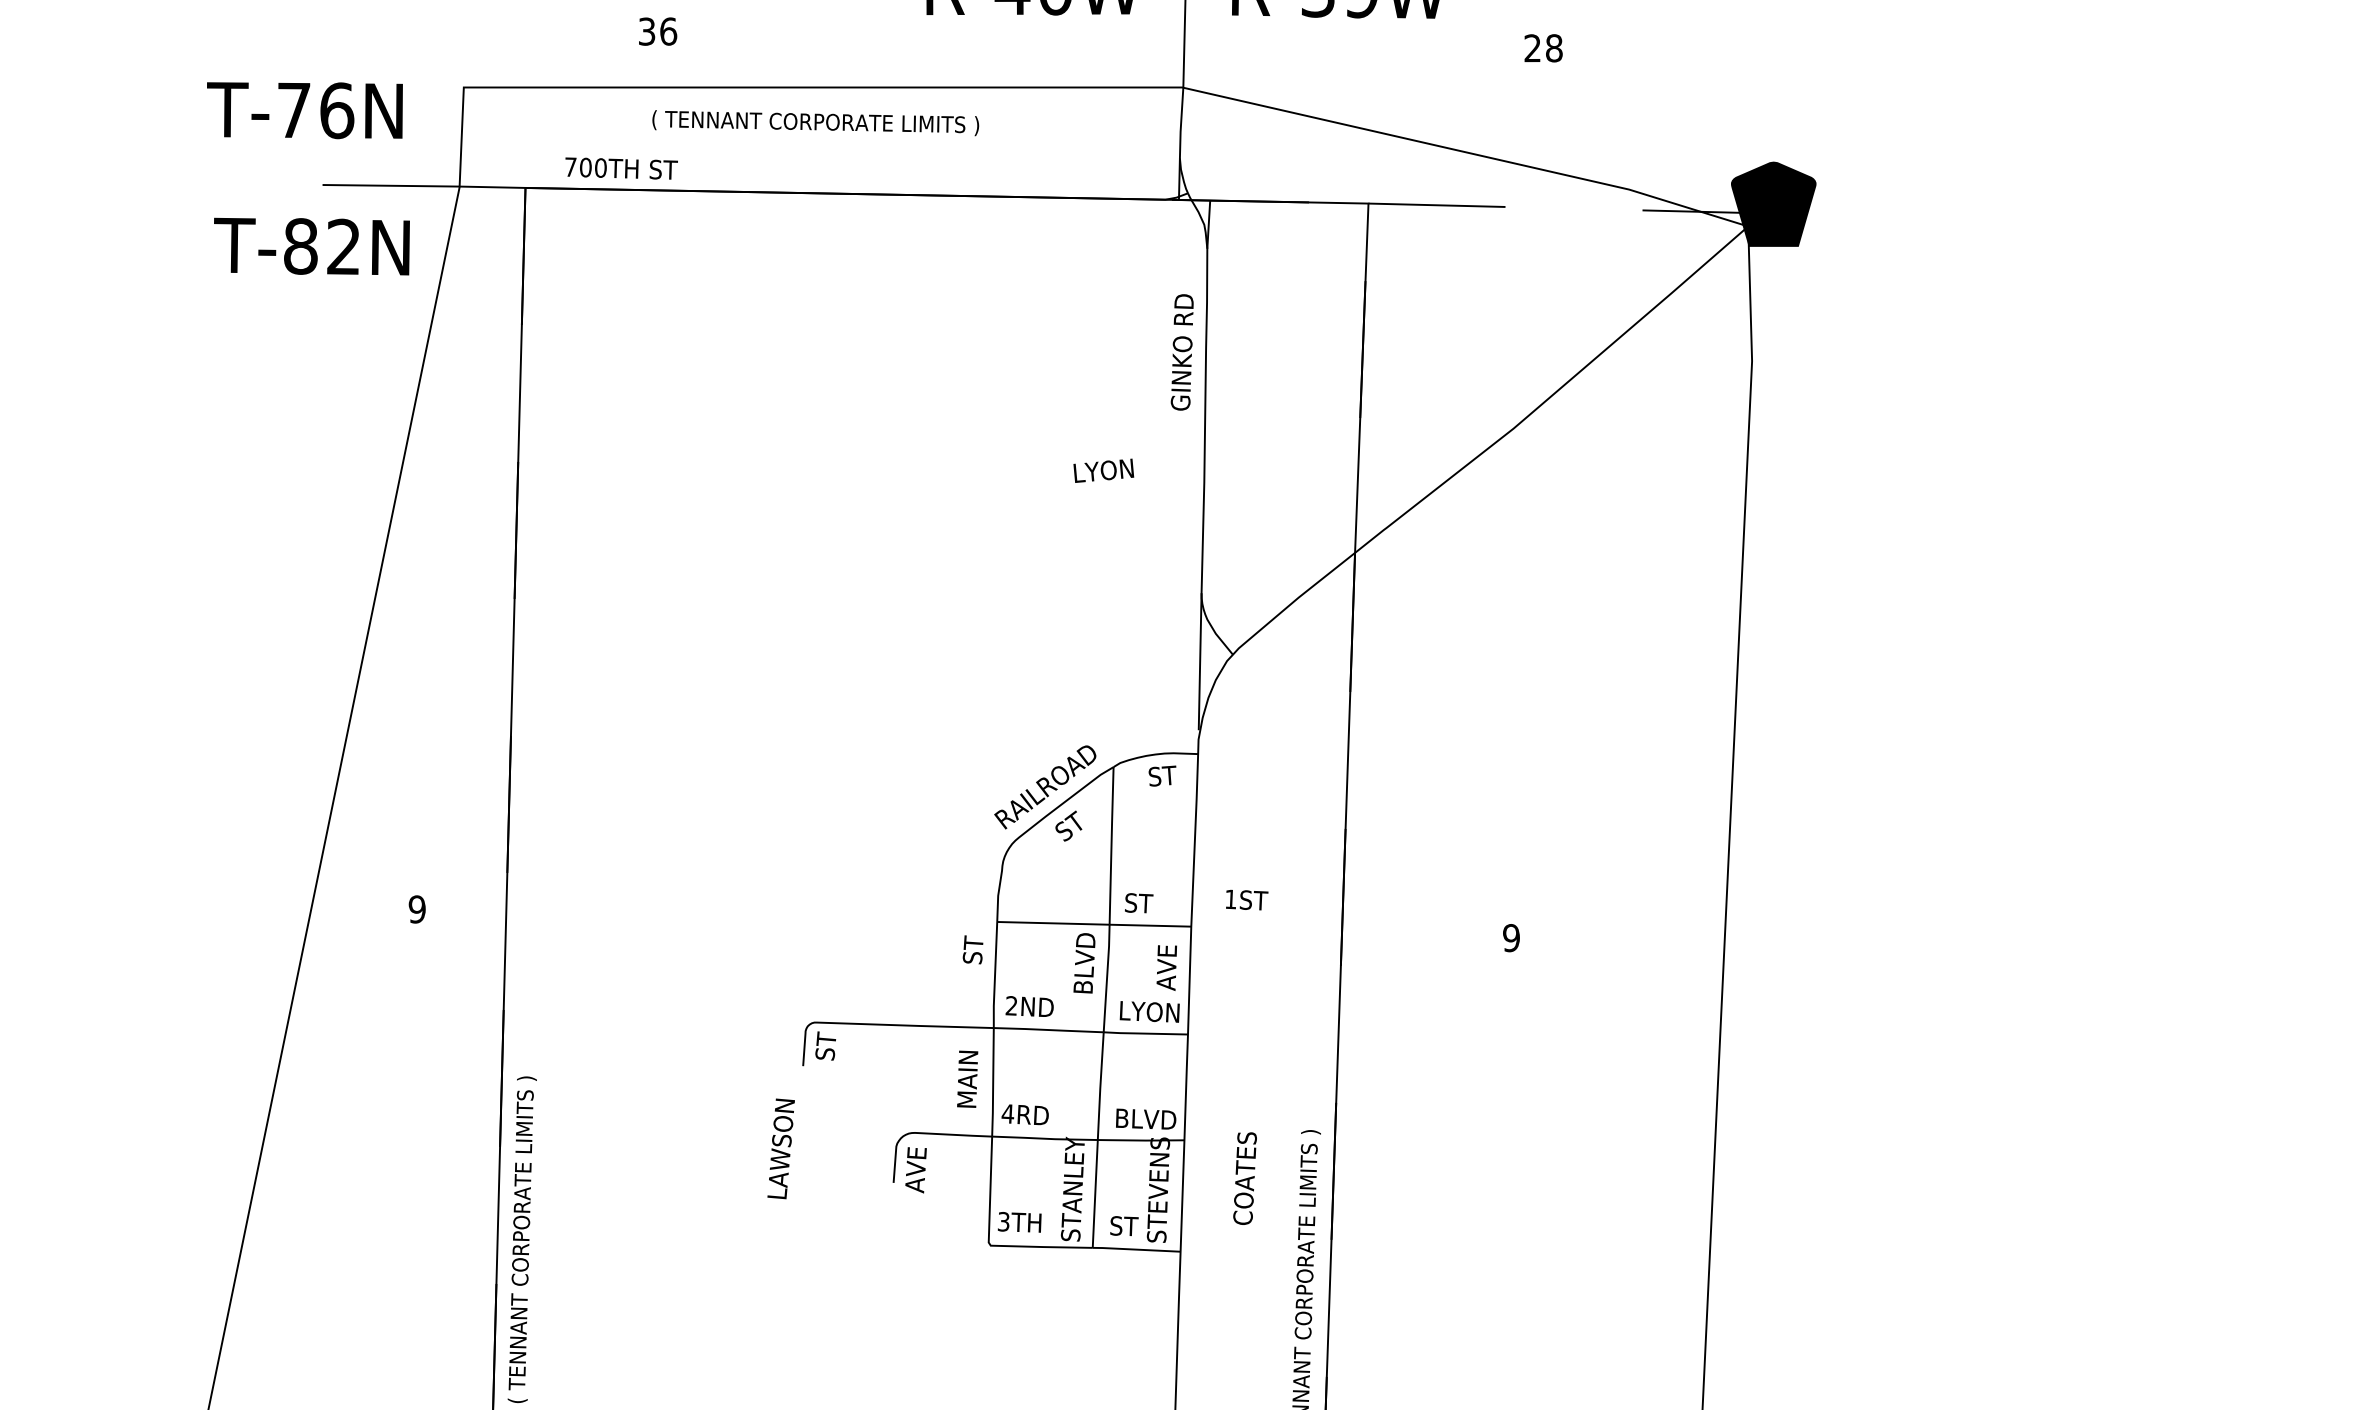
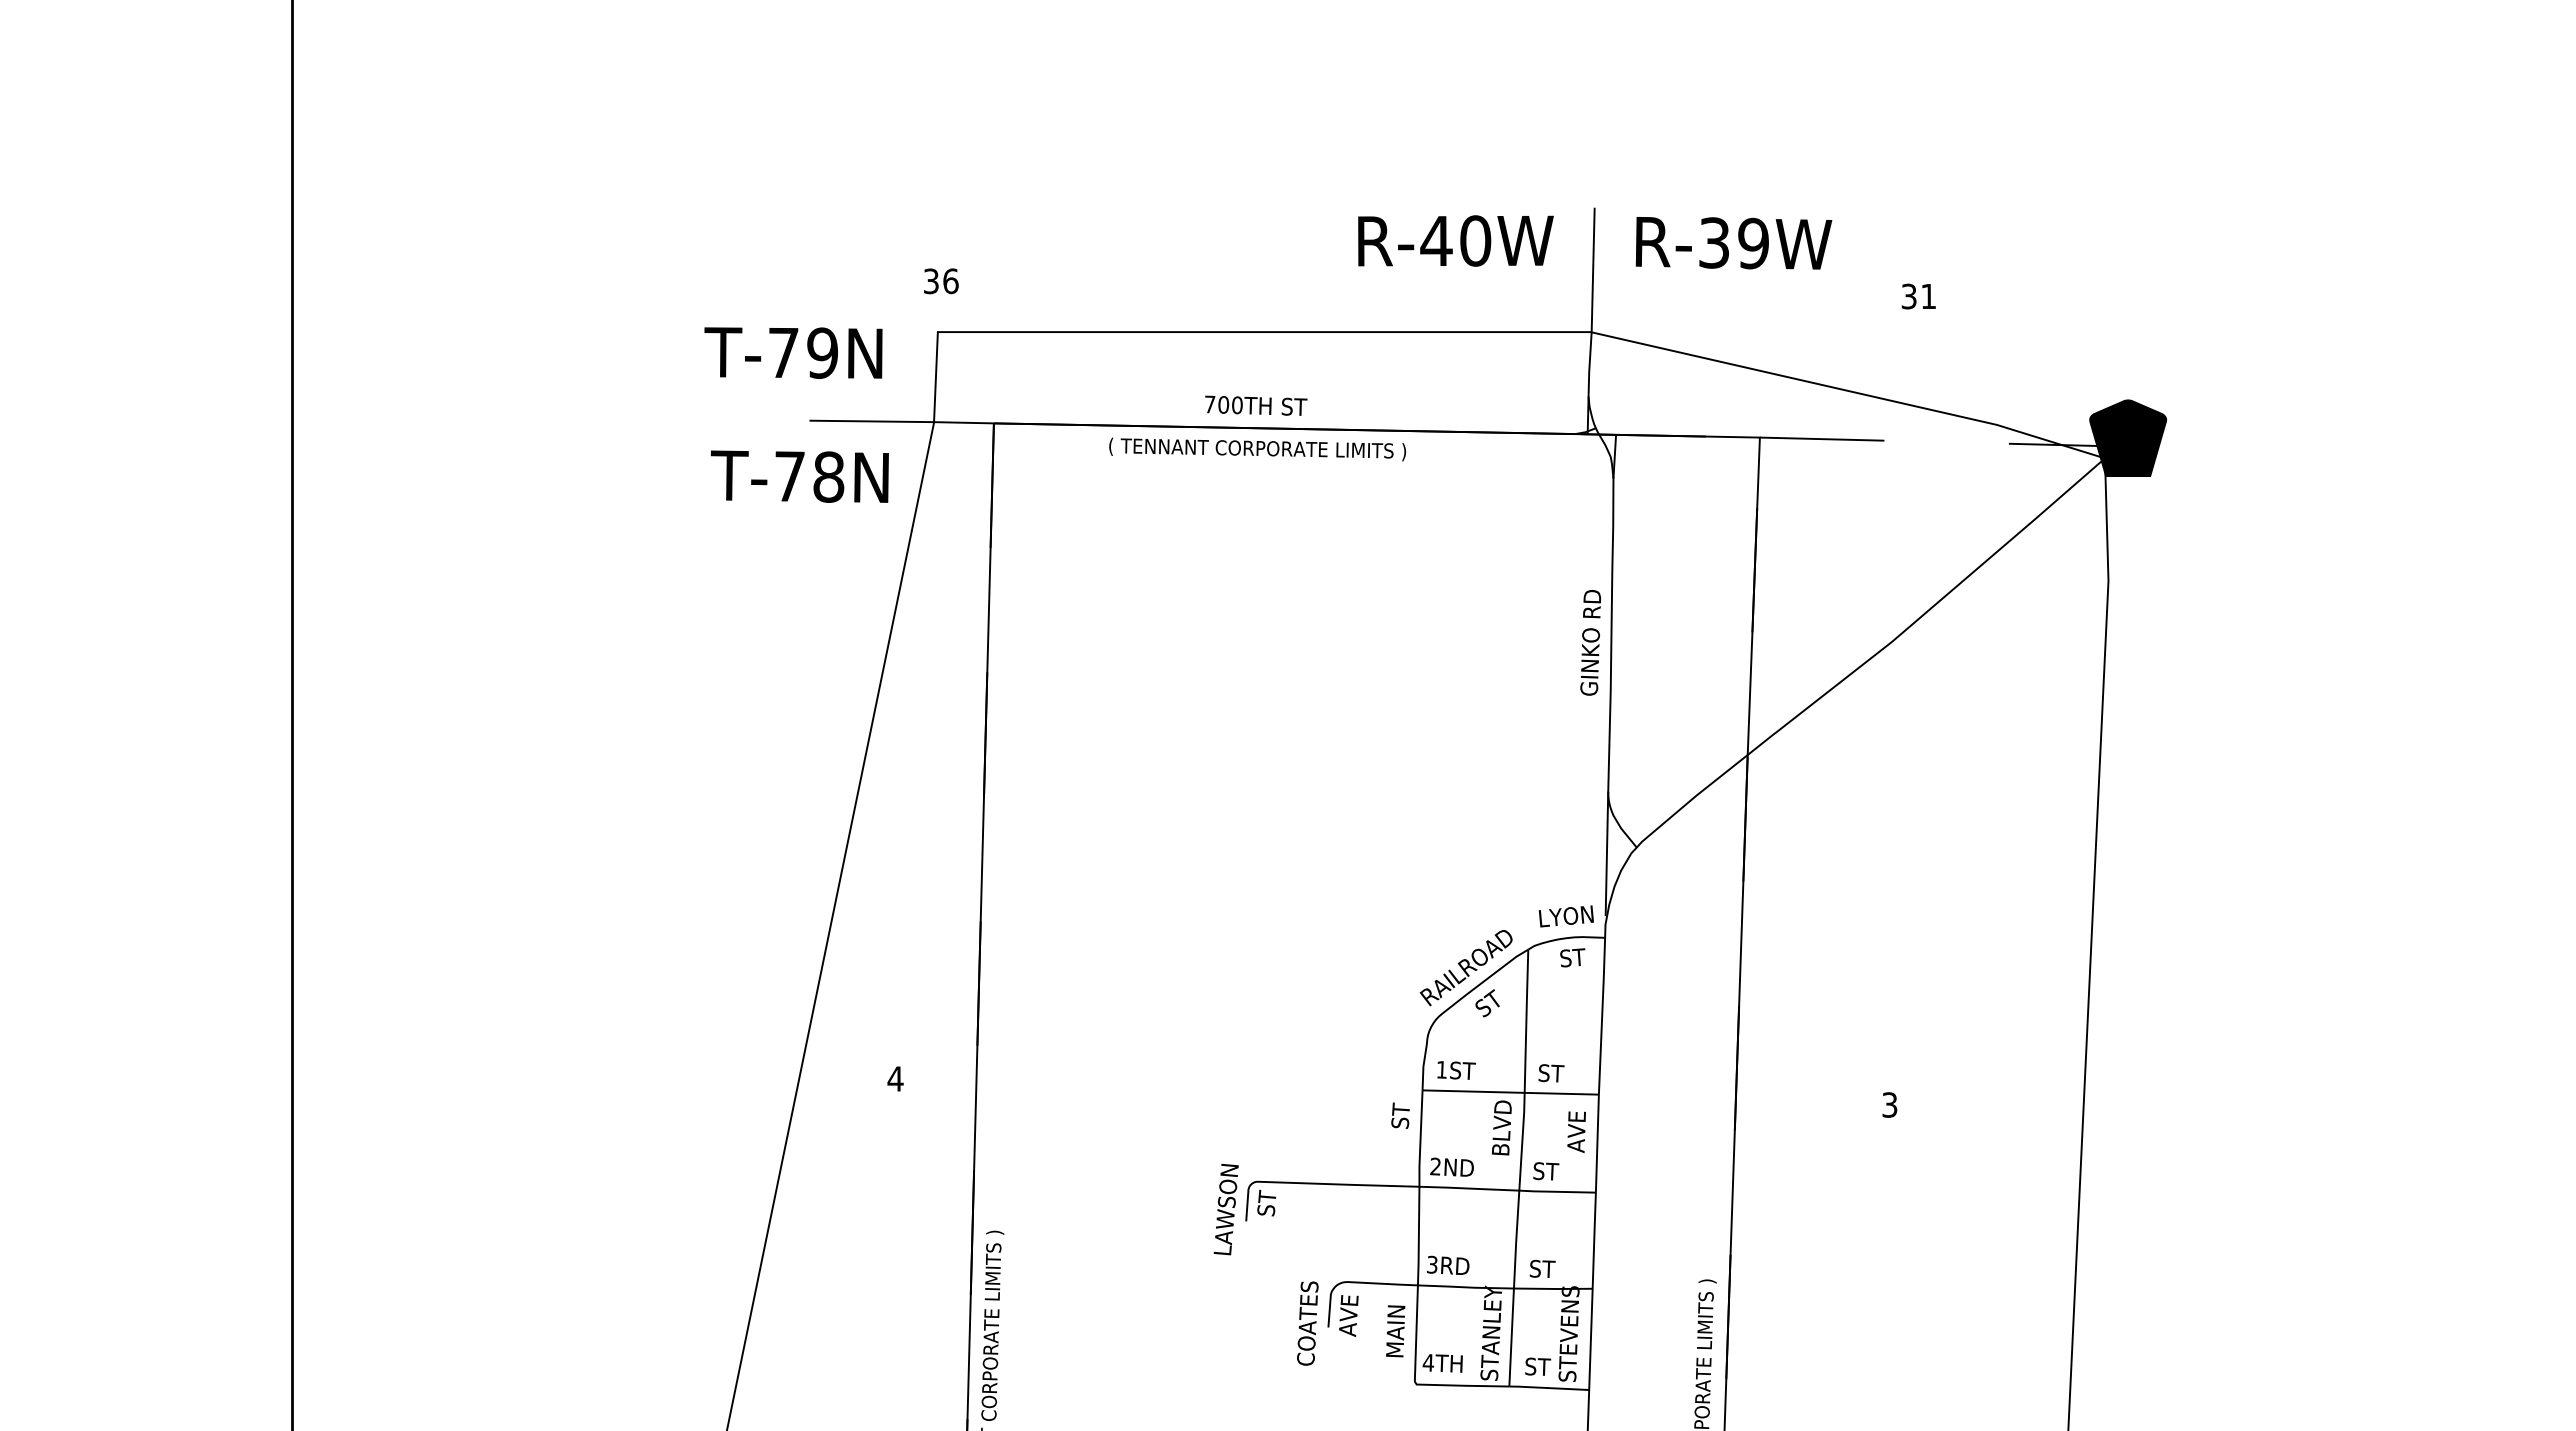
text: (658, 31) -> (941, 281), moved
text: (1543, 48) -> (1918, 296), 28 -> 31
text: (336, 111) -> (822, 353), T-76N -> T-79N
text: (815, 123) -> (1257, 449), moved
text: (621, 168) -> (1256, 405), moved
text: (322, 246) -> (809, 476), T-82N -> T-78N
text: (1182, 352) -> (1590, 642), moved
text: (1102, 470) -> (1565, 916), moved
text: (1246, 900) -> (1456, 1070), moved
text: (417, 908) -> (895, 1078), 9 -> 4
text: (1511, 937) -> (1889, 1104), 9 -> 3
text: (1149, 1011) -> (1560, 1171), LYON -> ST
text: (967, 1079) -> (1395, 1331), moved
text: (1007, 1113) -> (1431, 1264), 4RD -> 3RD
text: (1145, 1117) -> (1557, 1268), BLVD -> ST
text: (780, 1148) -> (1225, 1209), moved
text: (1244, 1178) -> (1307, 1323), moved
text: (1003, 1221) -> (1428, 1362), 3TH -> 4TH

